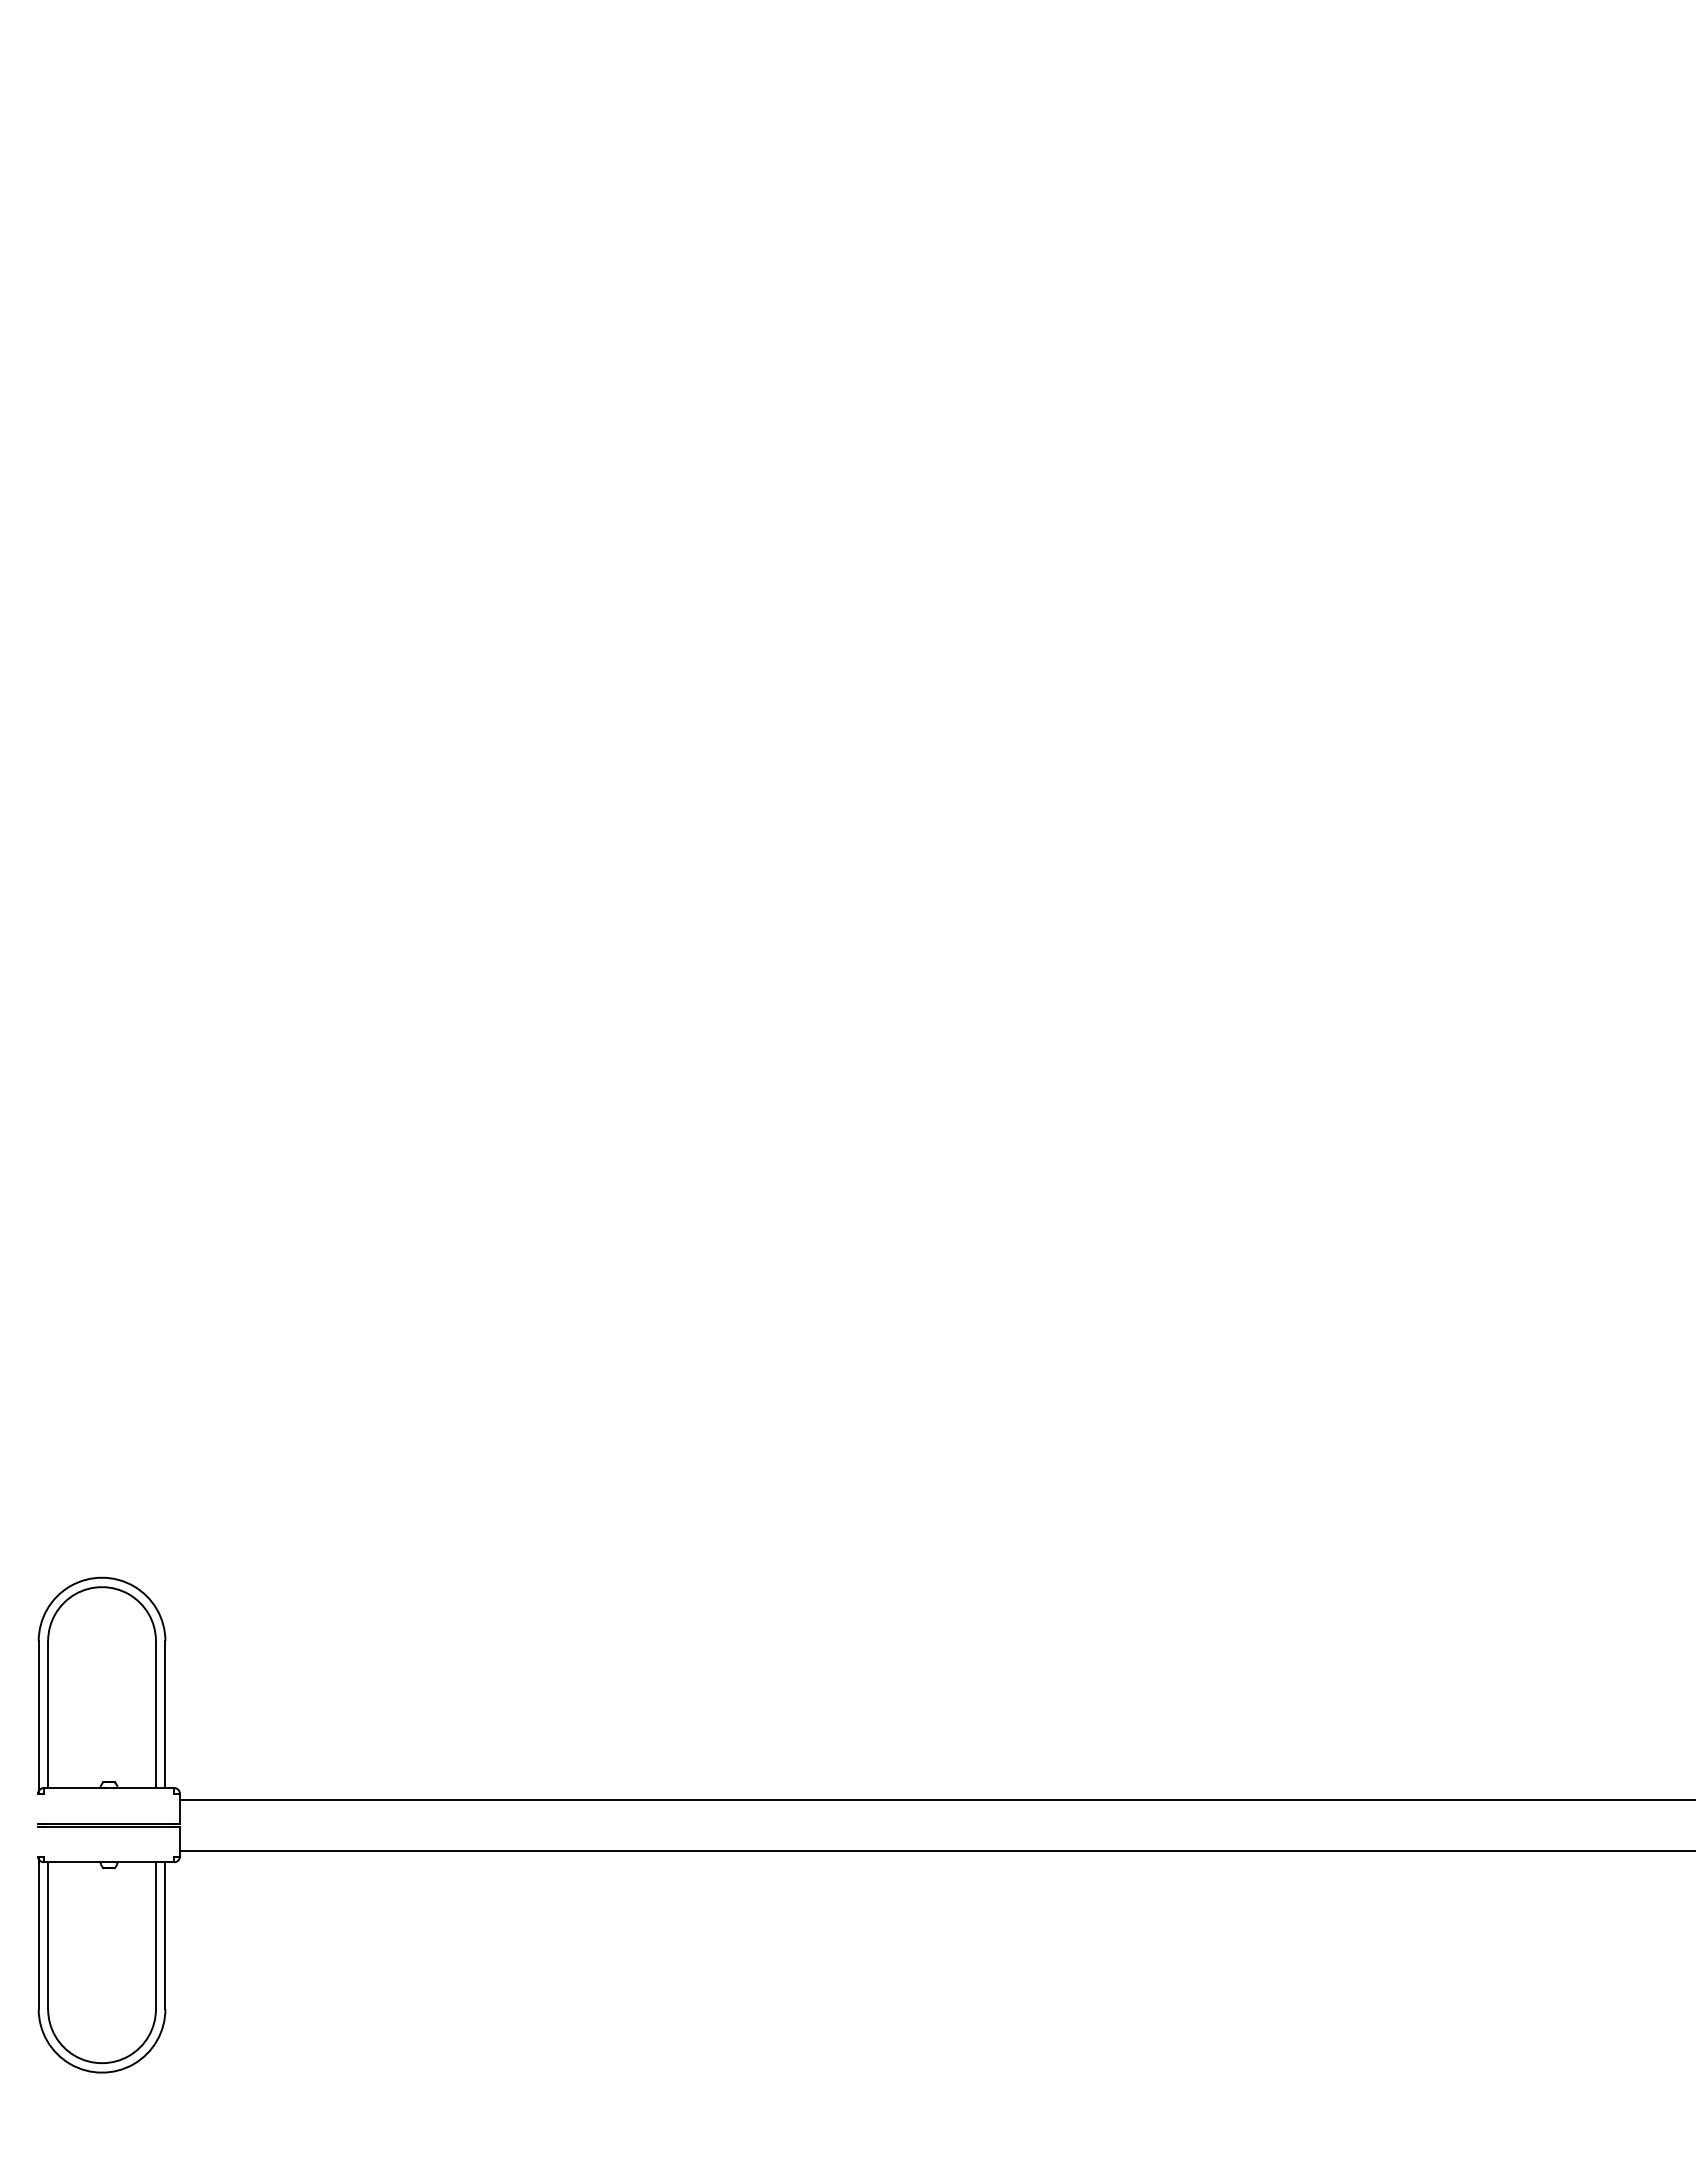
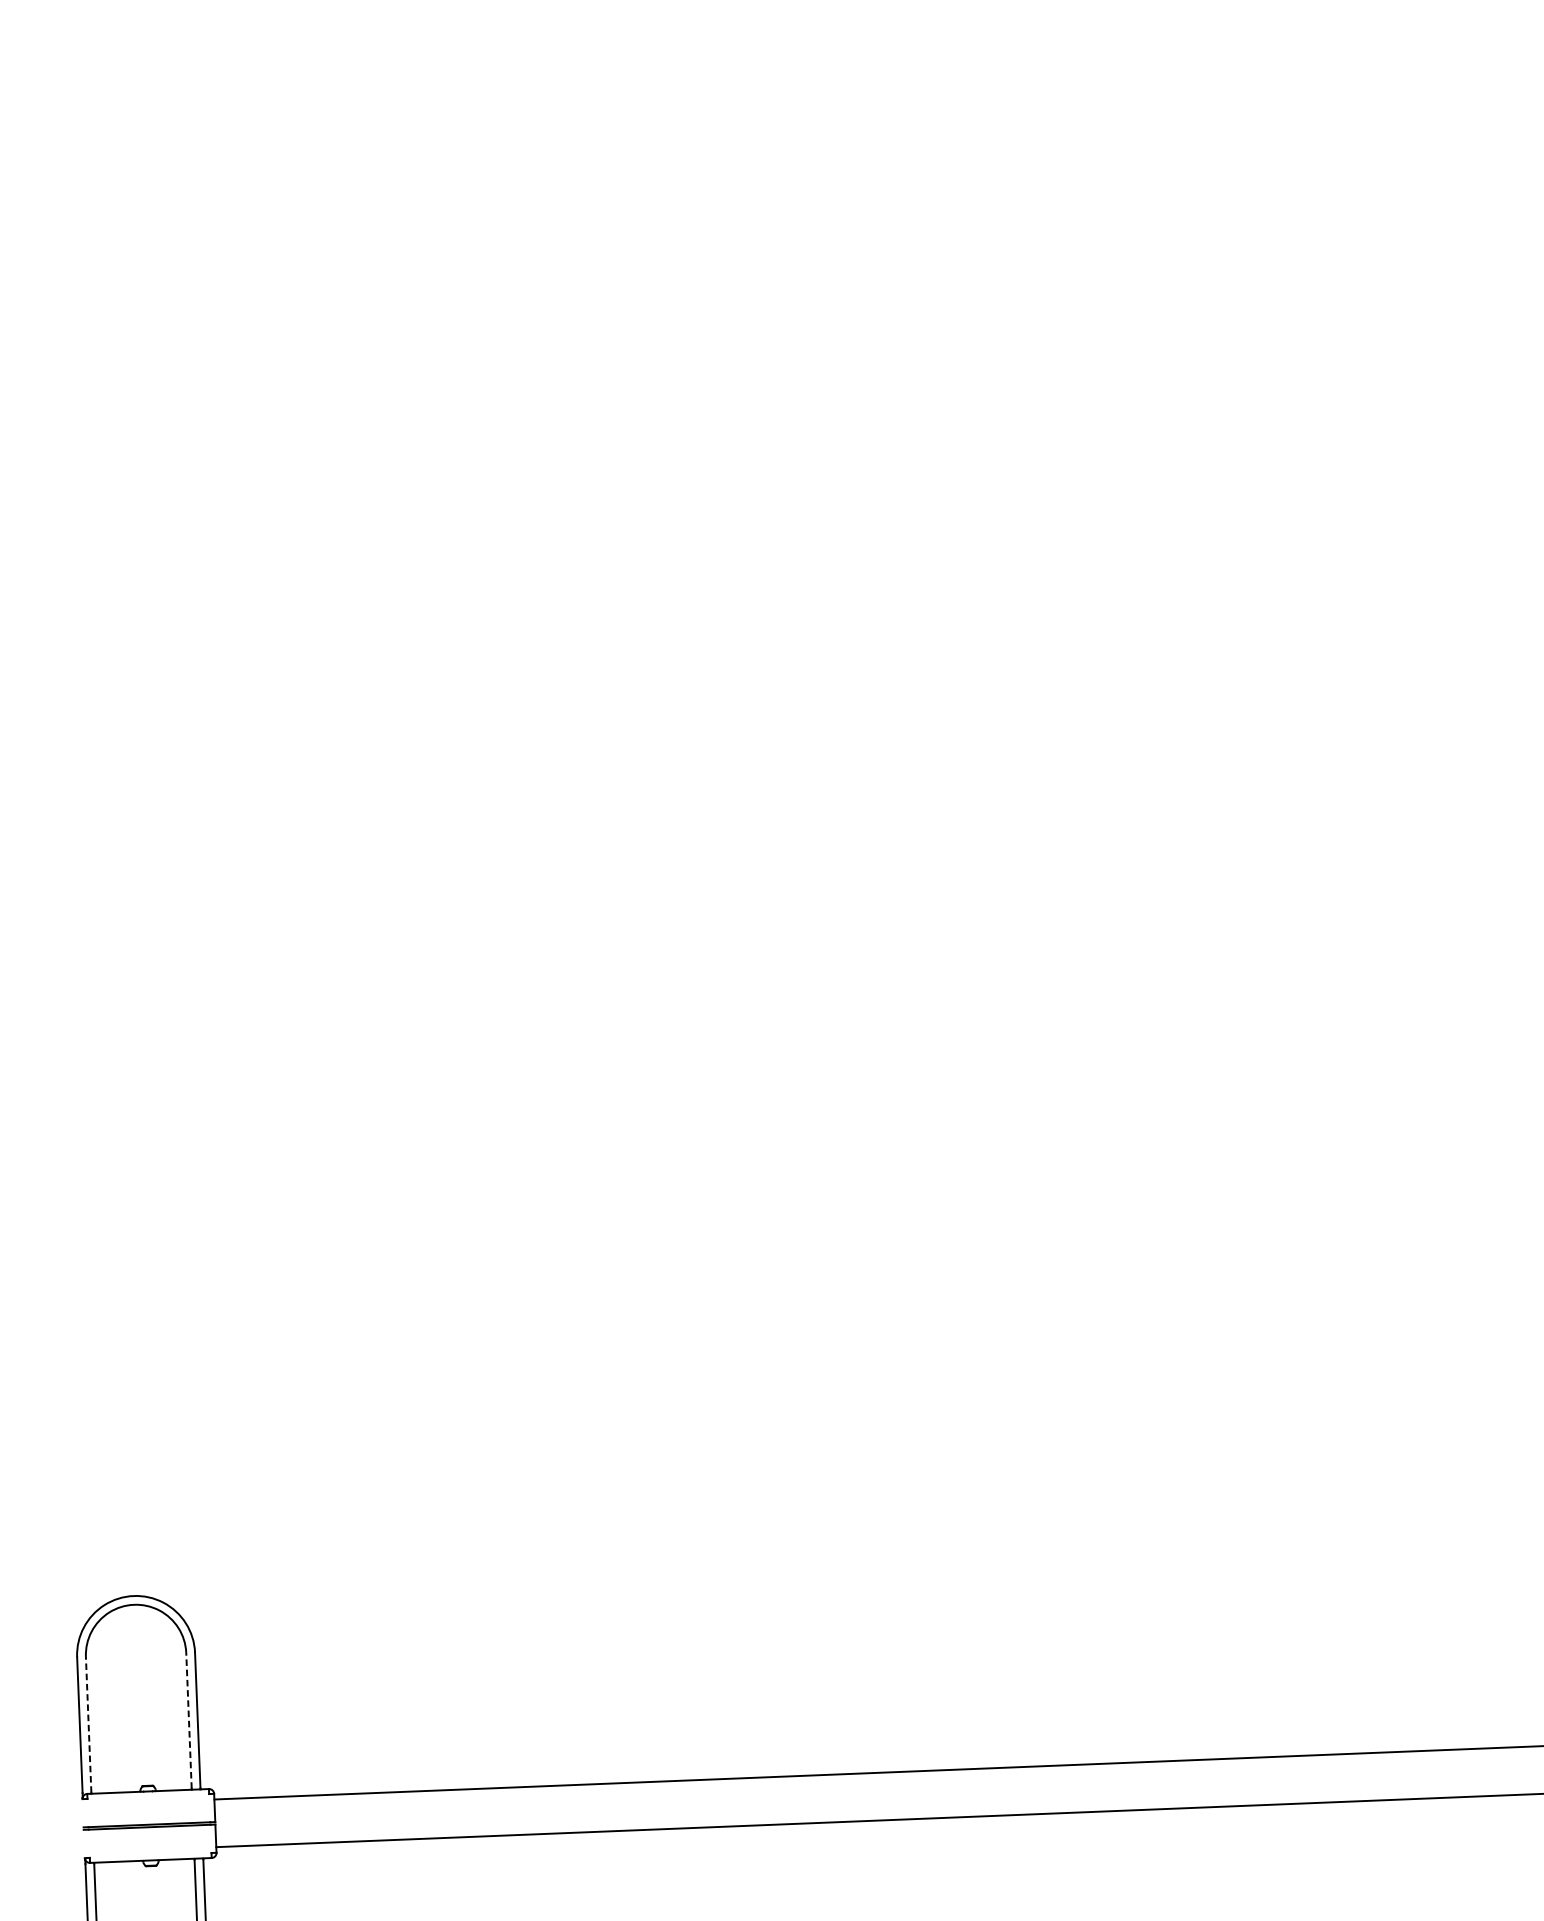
line: (48, 1714) -> (89, 1725), solid -> dashed
line: (155, 1714) -> (188, 1721), solid -> dashed

